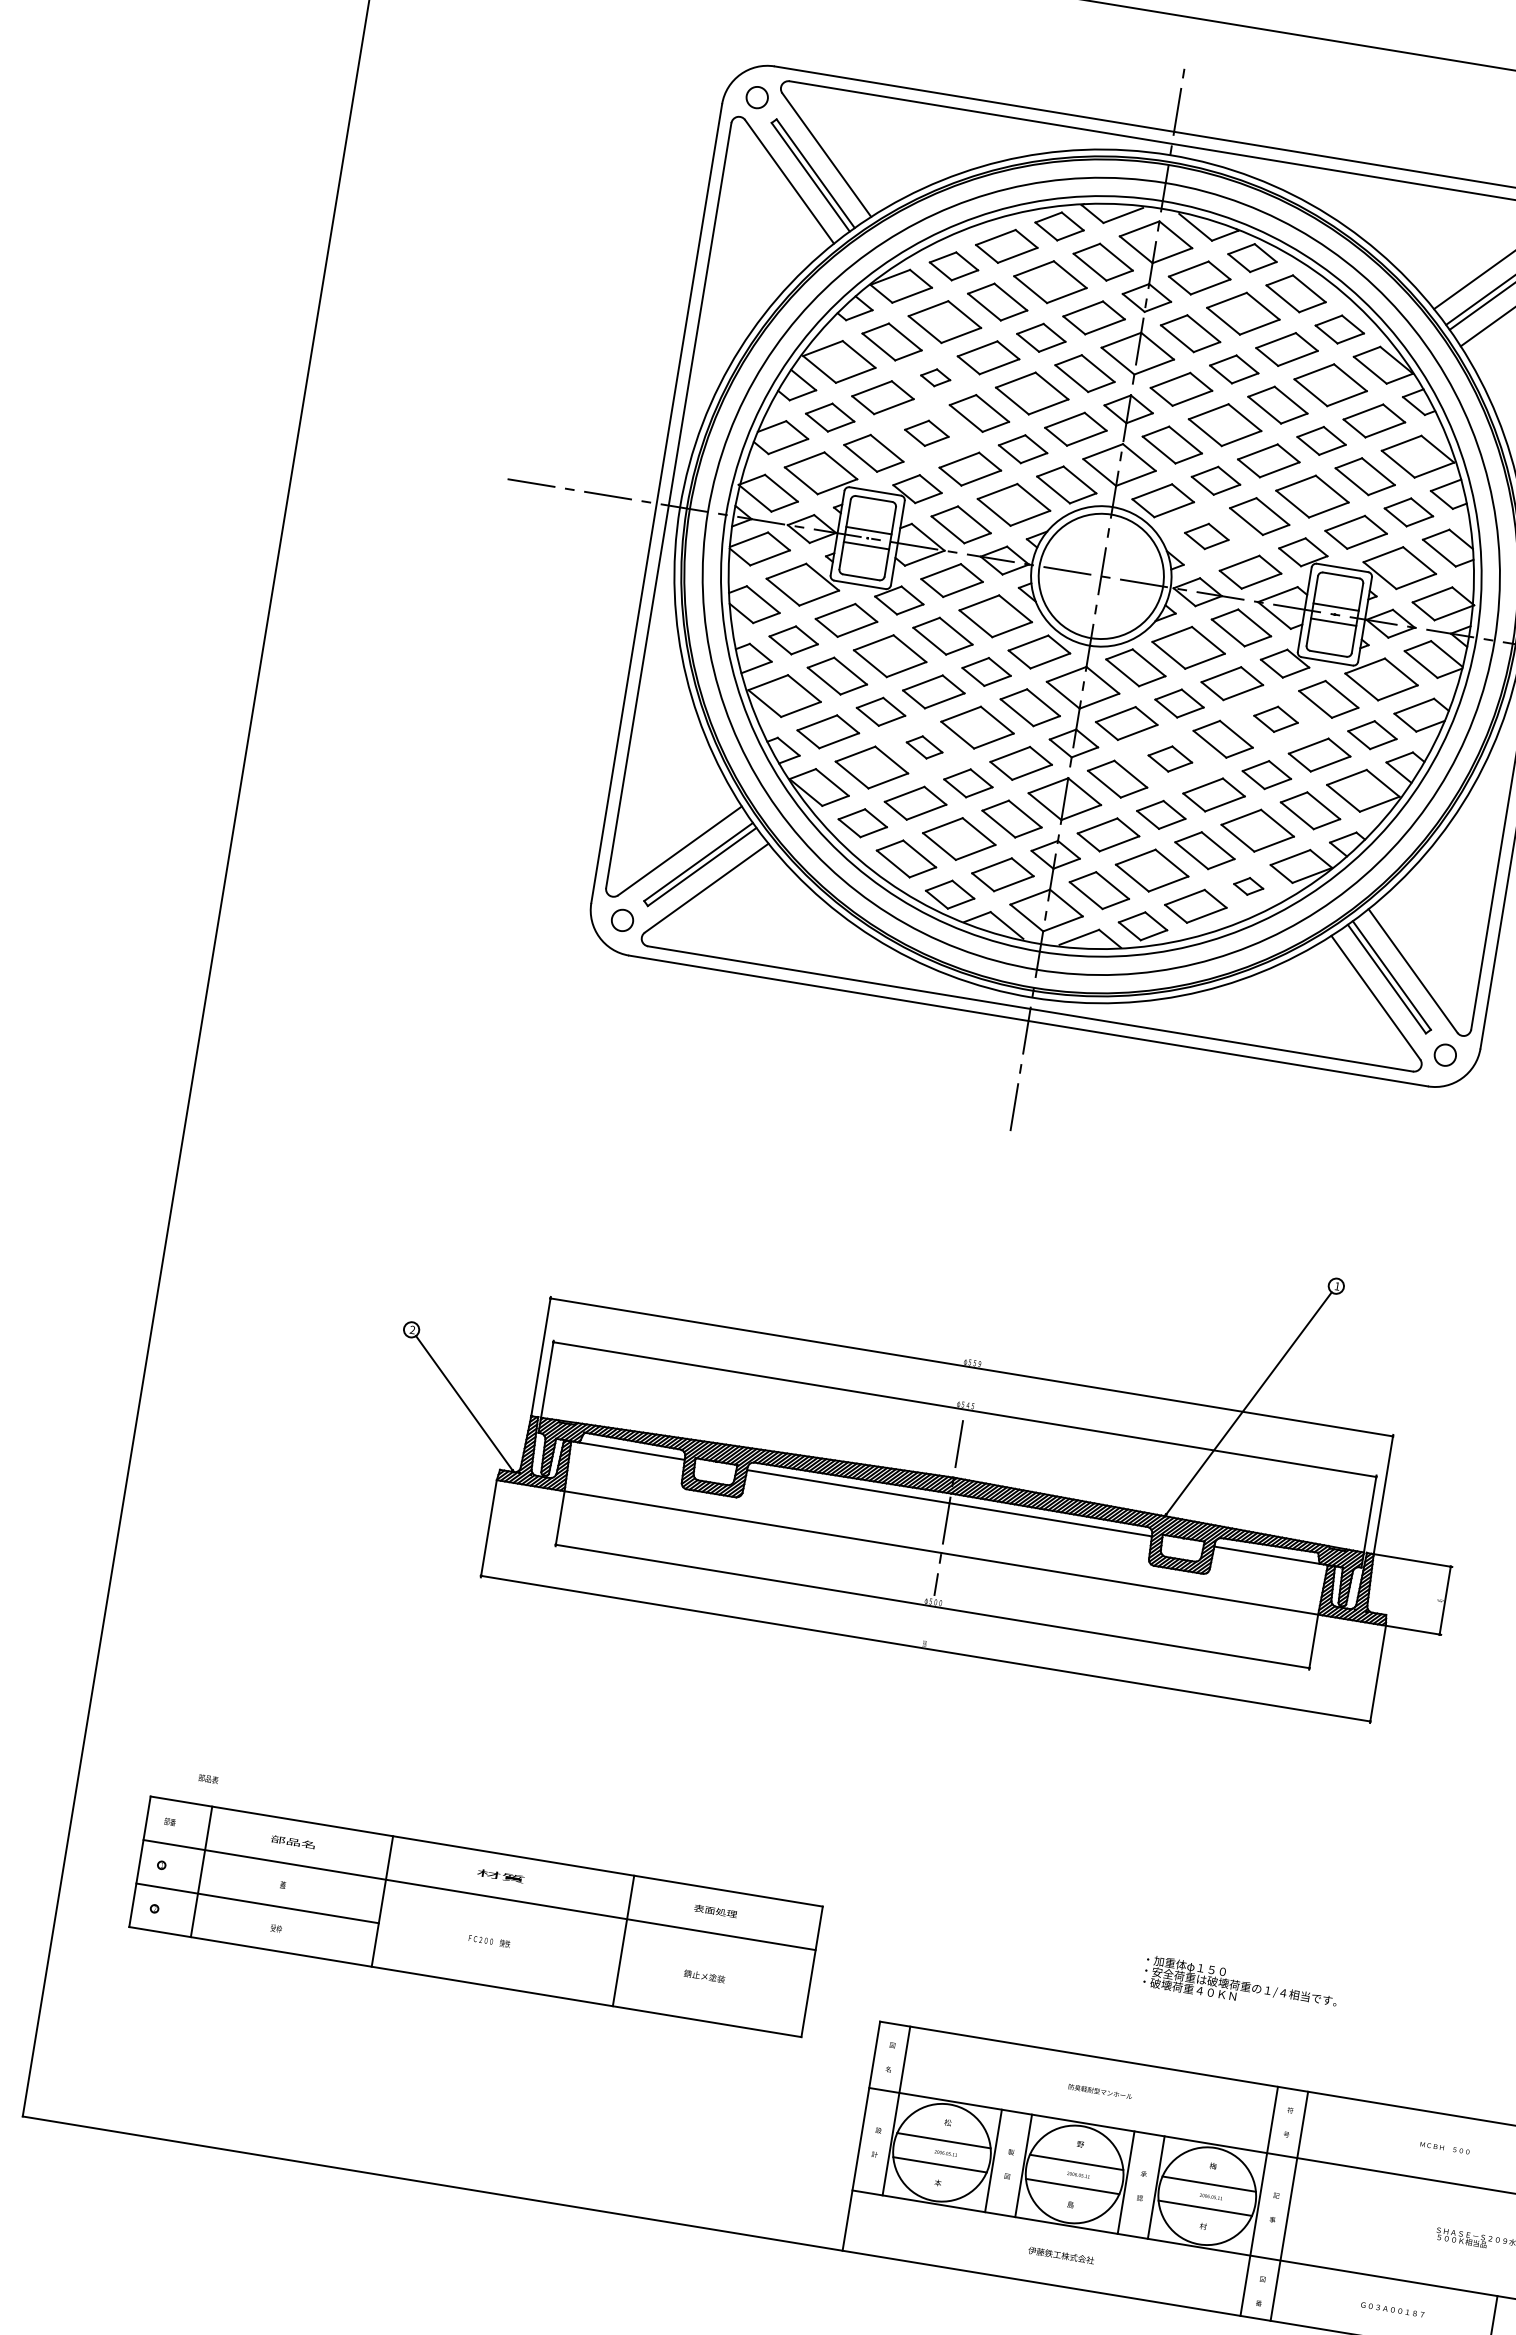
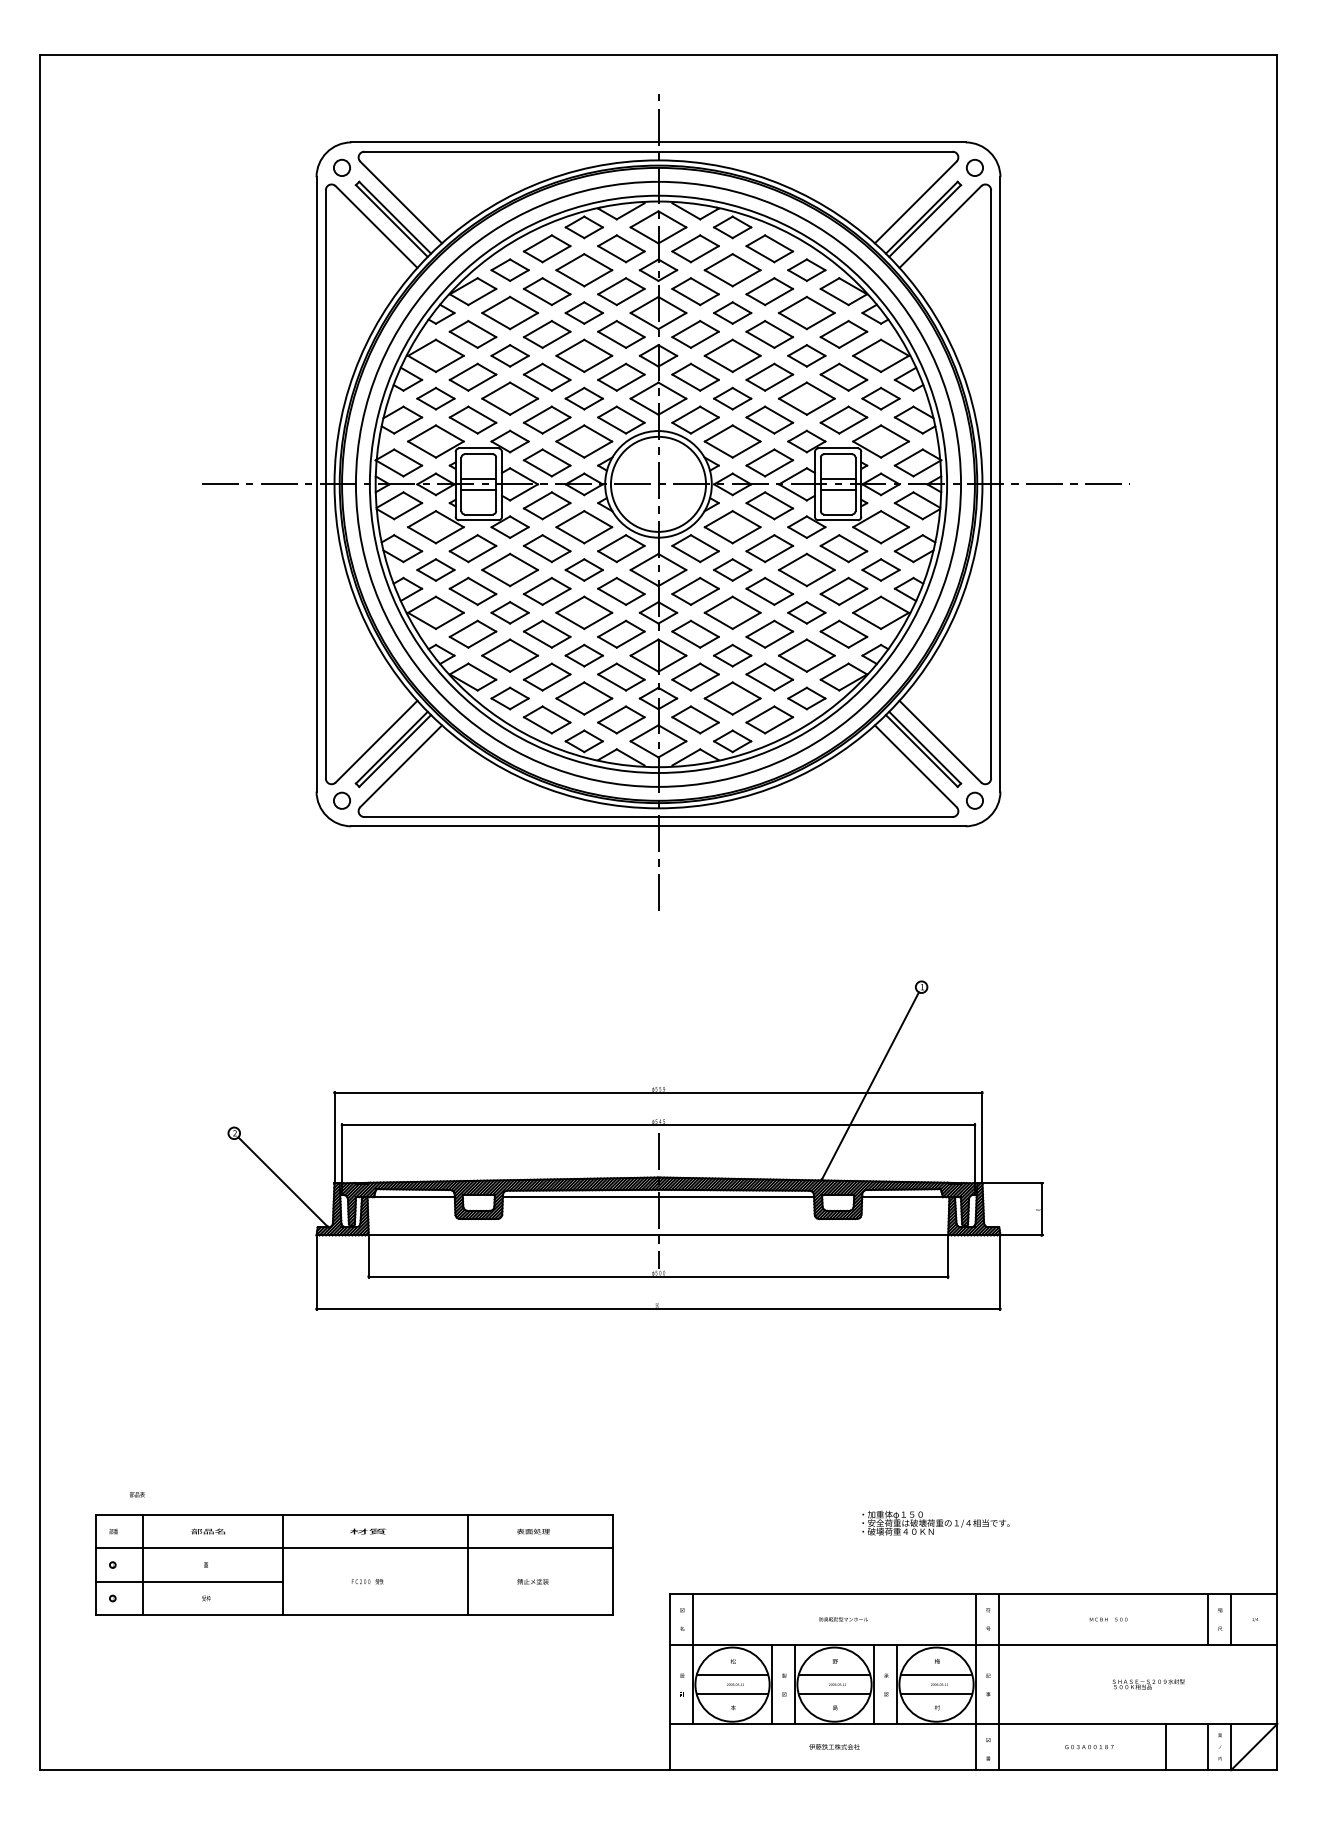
part: (935, 377) -> (509, 355), size x1.67
part: (927, 433) -> (510, 398), size x1.67
part: (1206, 536) -> (732, 441), size x1.67
part: (1275, 718) -> (806, 569), size x1.67
part: (923, 746) -> (546, 633), size x1.67
part: (1170, 758) -> (732, 612), size x1.67
part: (1248, 886) -> (806, 698), size x1.67

